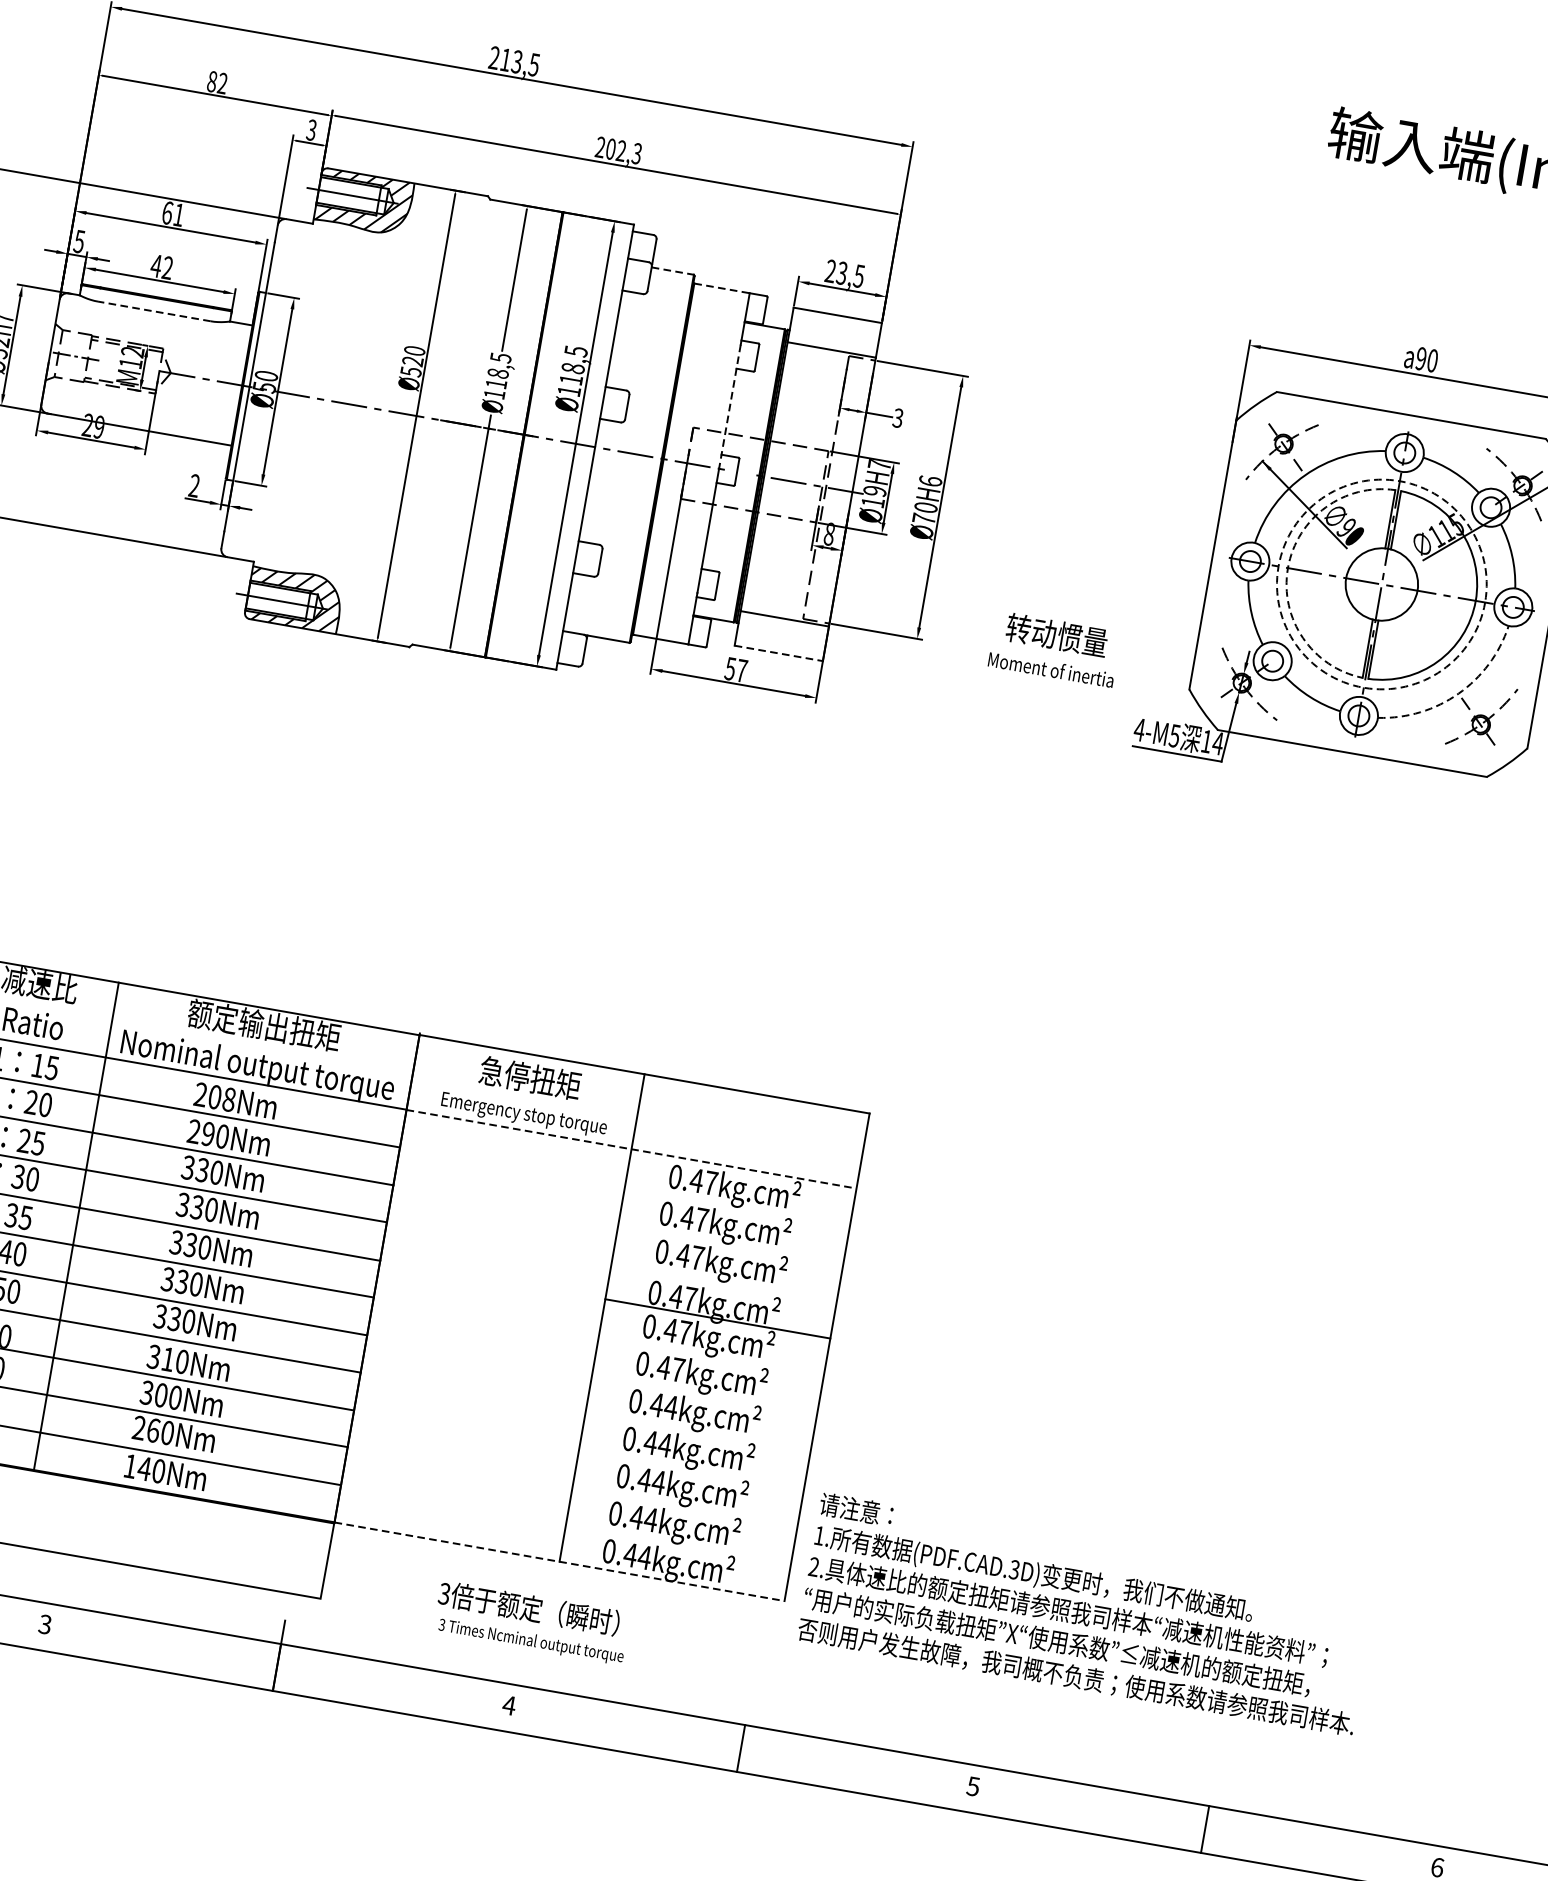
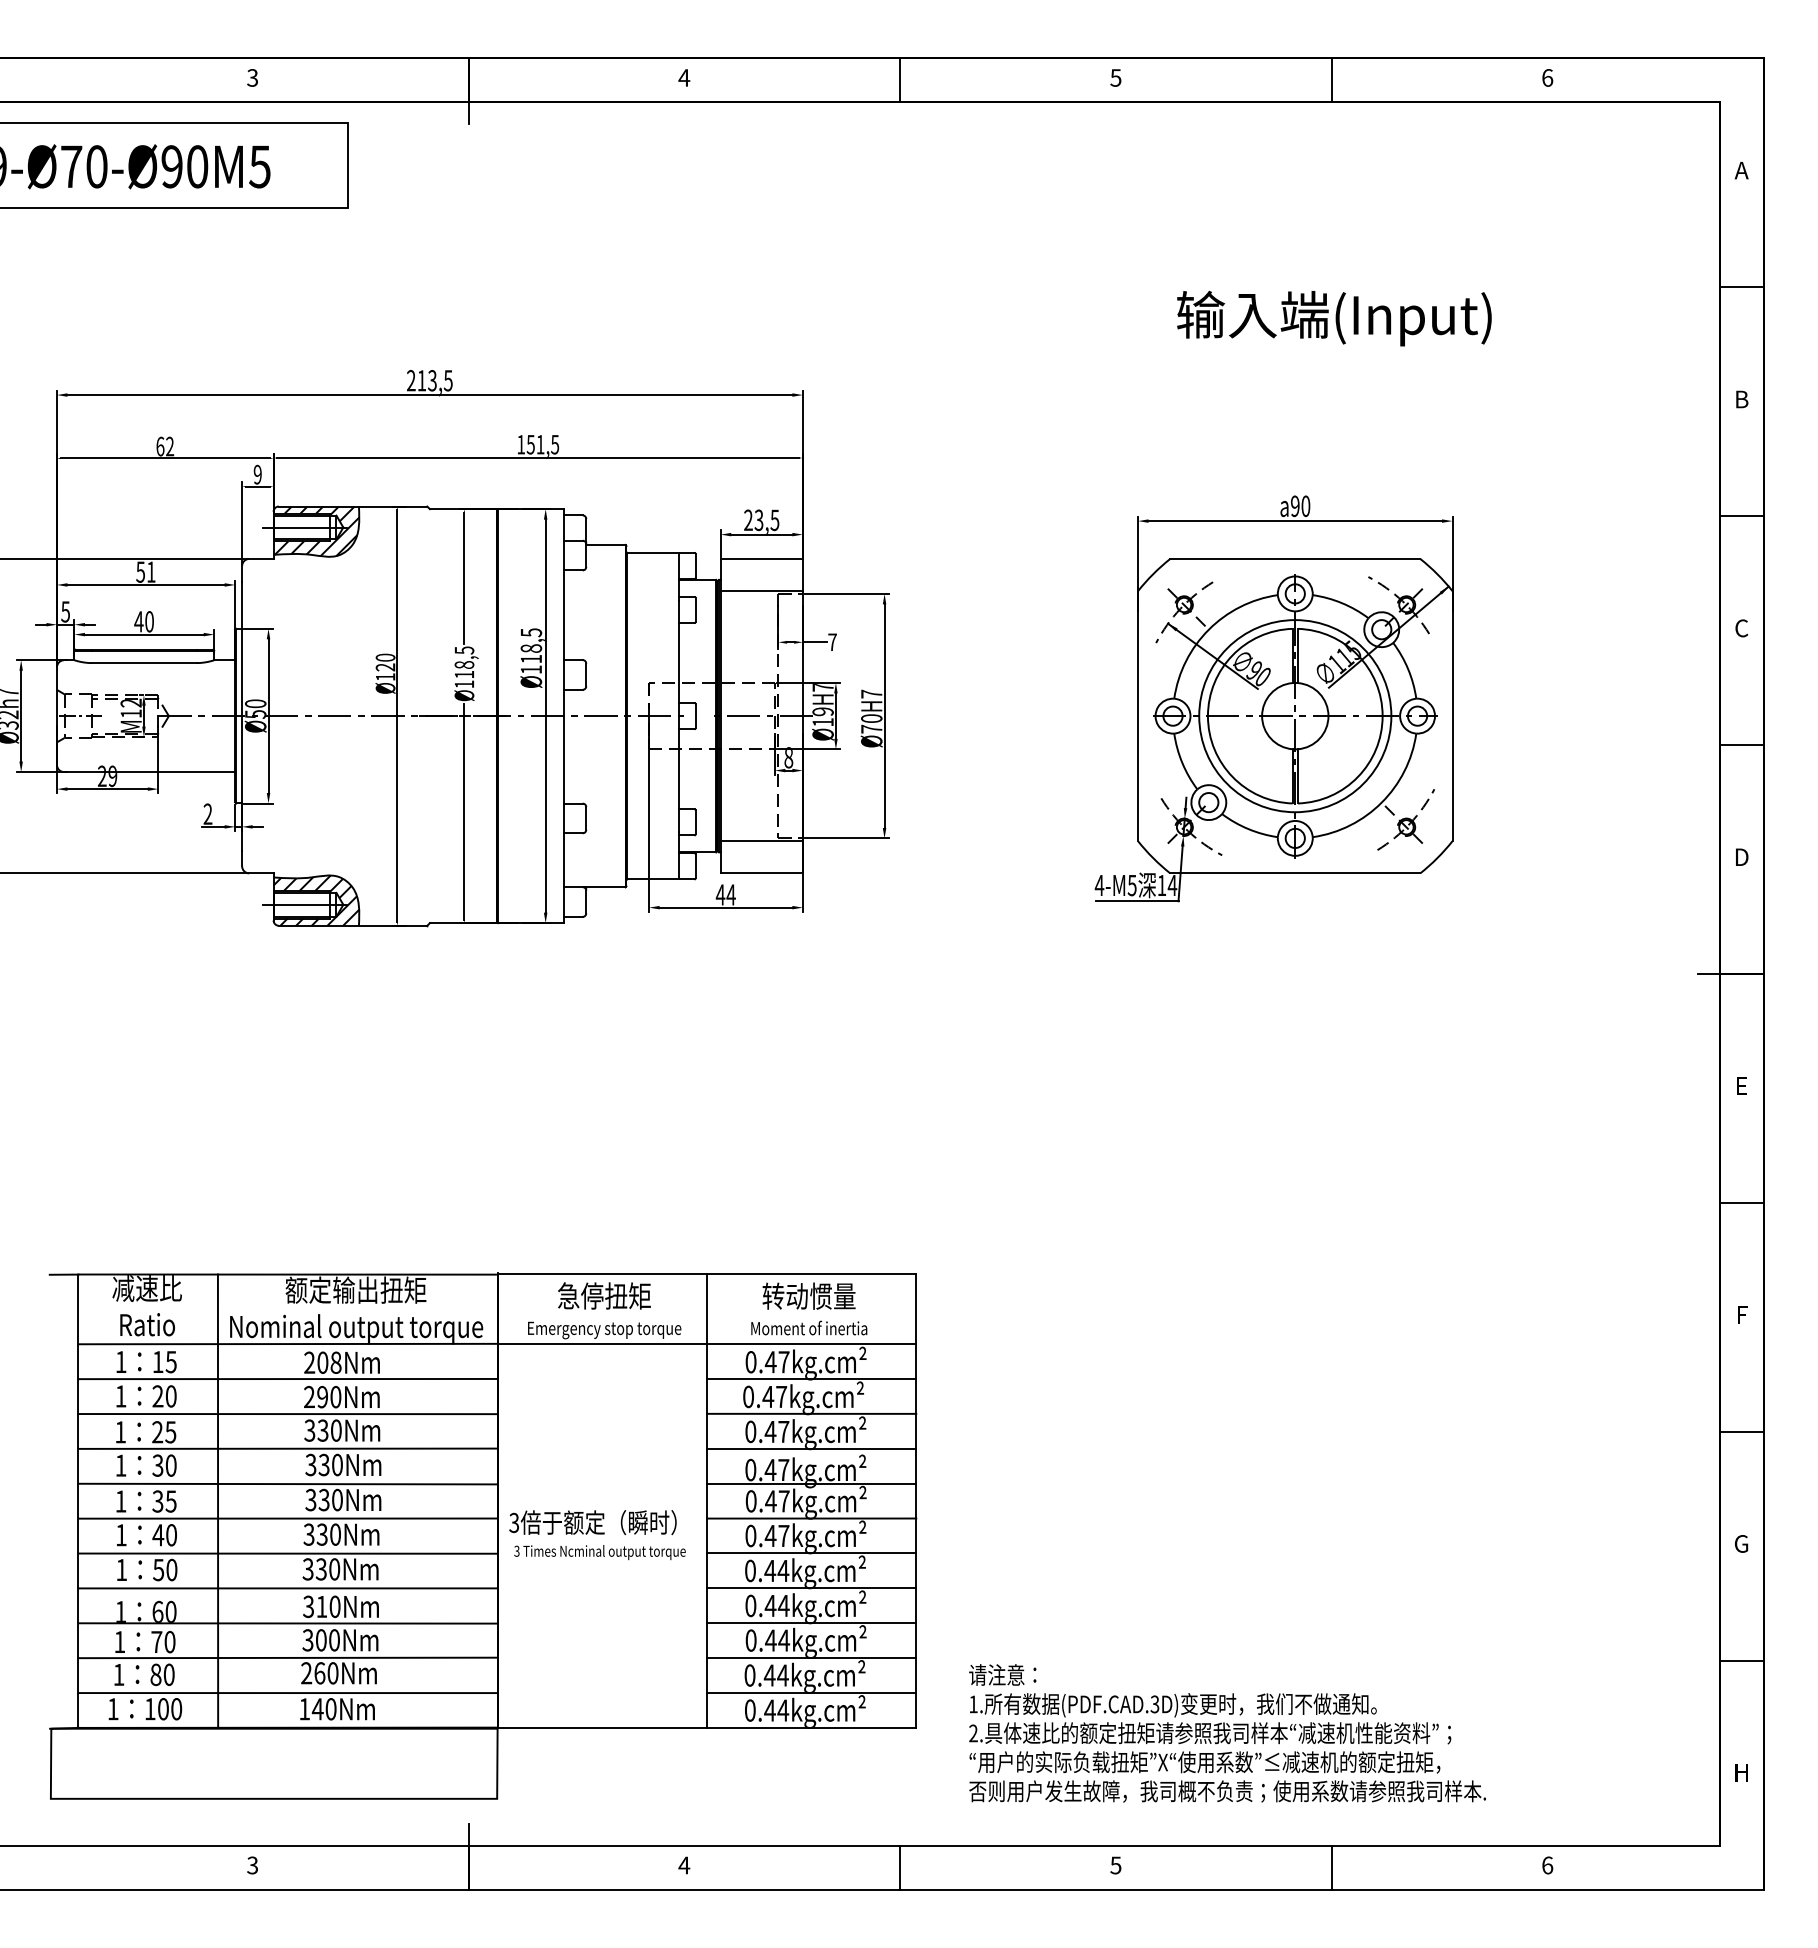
text: (212, 81) -> (160, 446), 82 -> 62
text: (311, 129) -> (257, 474), 3 -> 9
text: (619, 150) -> (538, 444), 202,3 -> 151,5
text: (167, 212) -> (140, 571), 61 -> 51
text: (167, 267) -> (149, 621), 42 -> 40
line: (672, 270) -> (605, 544), dashed -> solid
line: (722, 288) -> (653, 552), dashed -> solid
line: (153, 311) -> (143, 663), dashed -> solid
text: (410, 372) -> (385, 677), Ø520 -> Ø120
line: (729, 406) -> (678, 658), dashed -> solid
text: (898, 418) -> (832, 642), 3 -> 7
text: (930, 480) -> (871, 693), H6 -> H7
arc: (1287, 568) -> (1207, 716), dashed -> solid
circle: (1382, 584) -> (1295, 716), dashed -> solid
text: (1055, 648) -> (809, 1308), moved
line: (779, 653) -> (762, 873), dashed -> solid
text: (735, 669) -> (725, 894), 57 -> 44
arc: (1458, 693) -> (1381, 802), dashed -> solid
line: (631, 1149) -> (707, 1344), dashed -> solid
line: (737, 1206) -> (811, 1379), added
line: (730, 1243) -> (811, 1413), added
line: (724, 1281) -> (811, 1448), added
line: (711, 1356) -> (811, 1518), added
line: (704, 1393) -> (811, 1553), added
line: (698, 1431) -> (811, 1588), added
line: (691, 1469) -> (811, 1623), added
line: (684, 1506) -> (811, 1658), added
line: (678, 1543) -> (811, 1692), added
line: (560, 1561) -> (707, 1727), dashed -> solid
text: (1087, 1614) -> (1227, 1733), moved
text: (531, 1623) -> (597, 1535), moved

